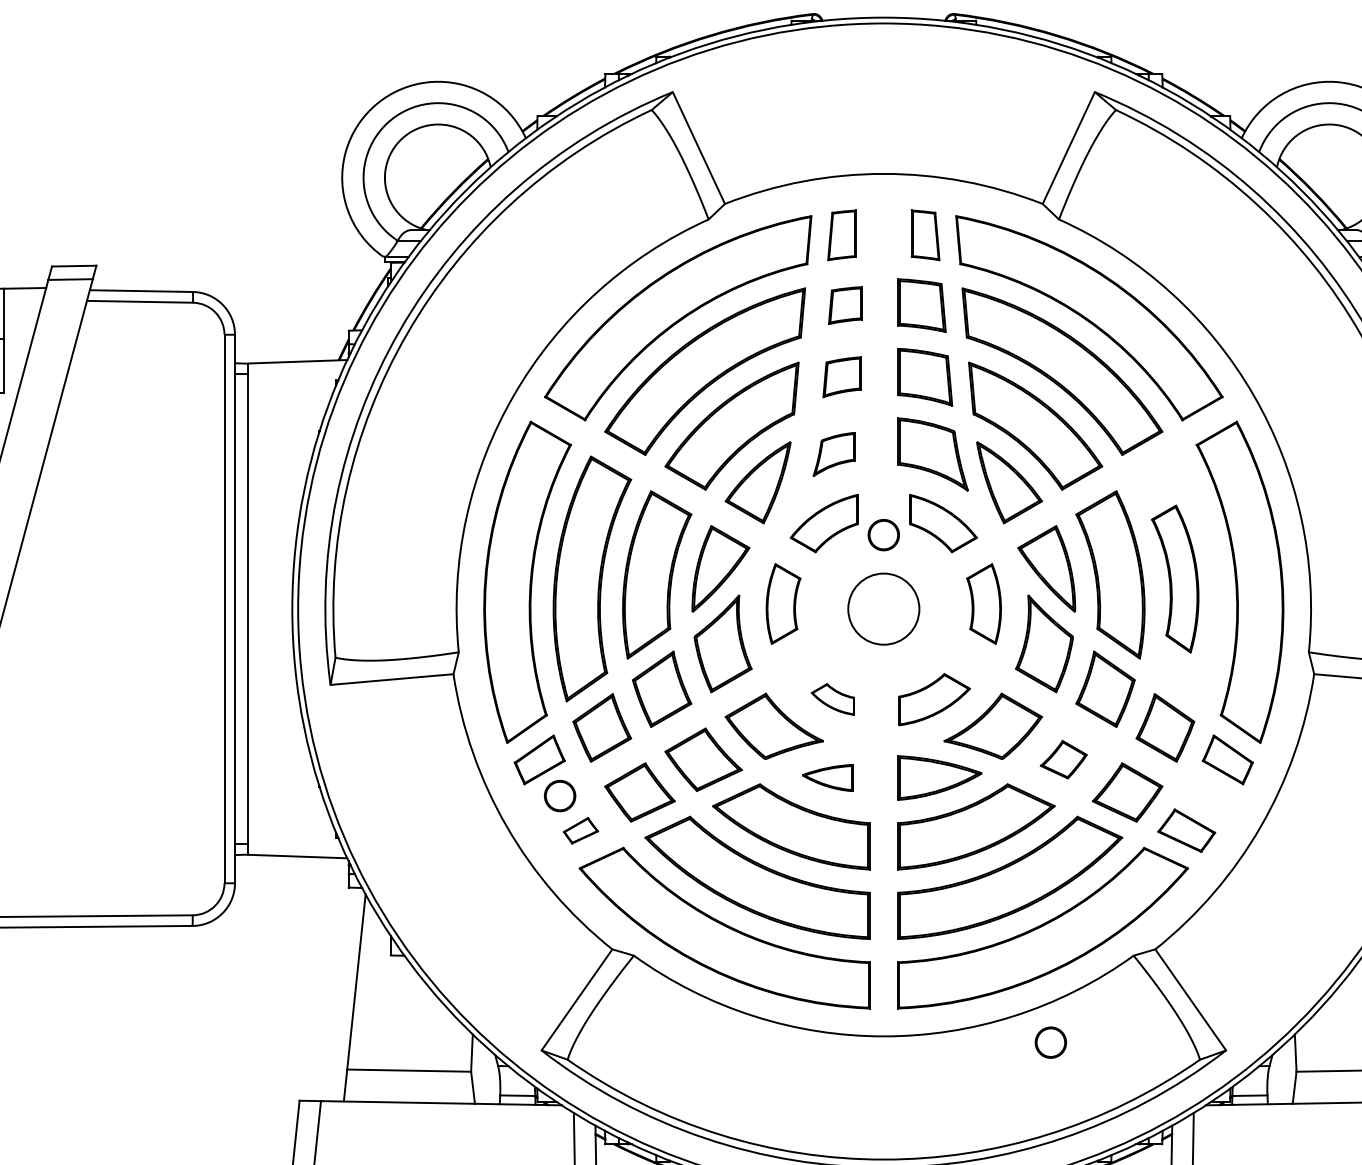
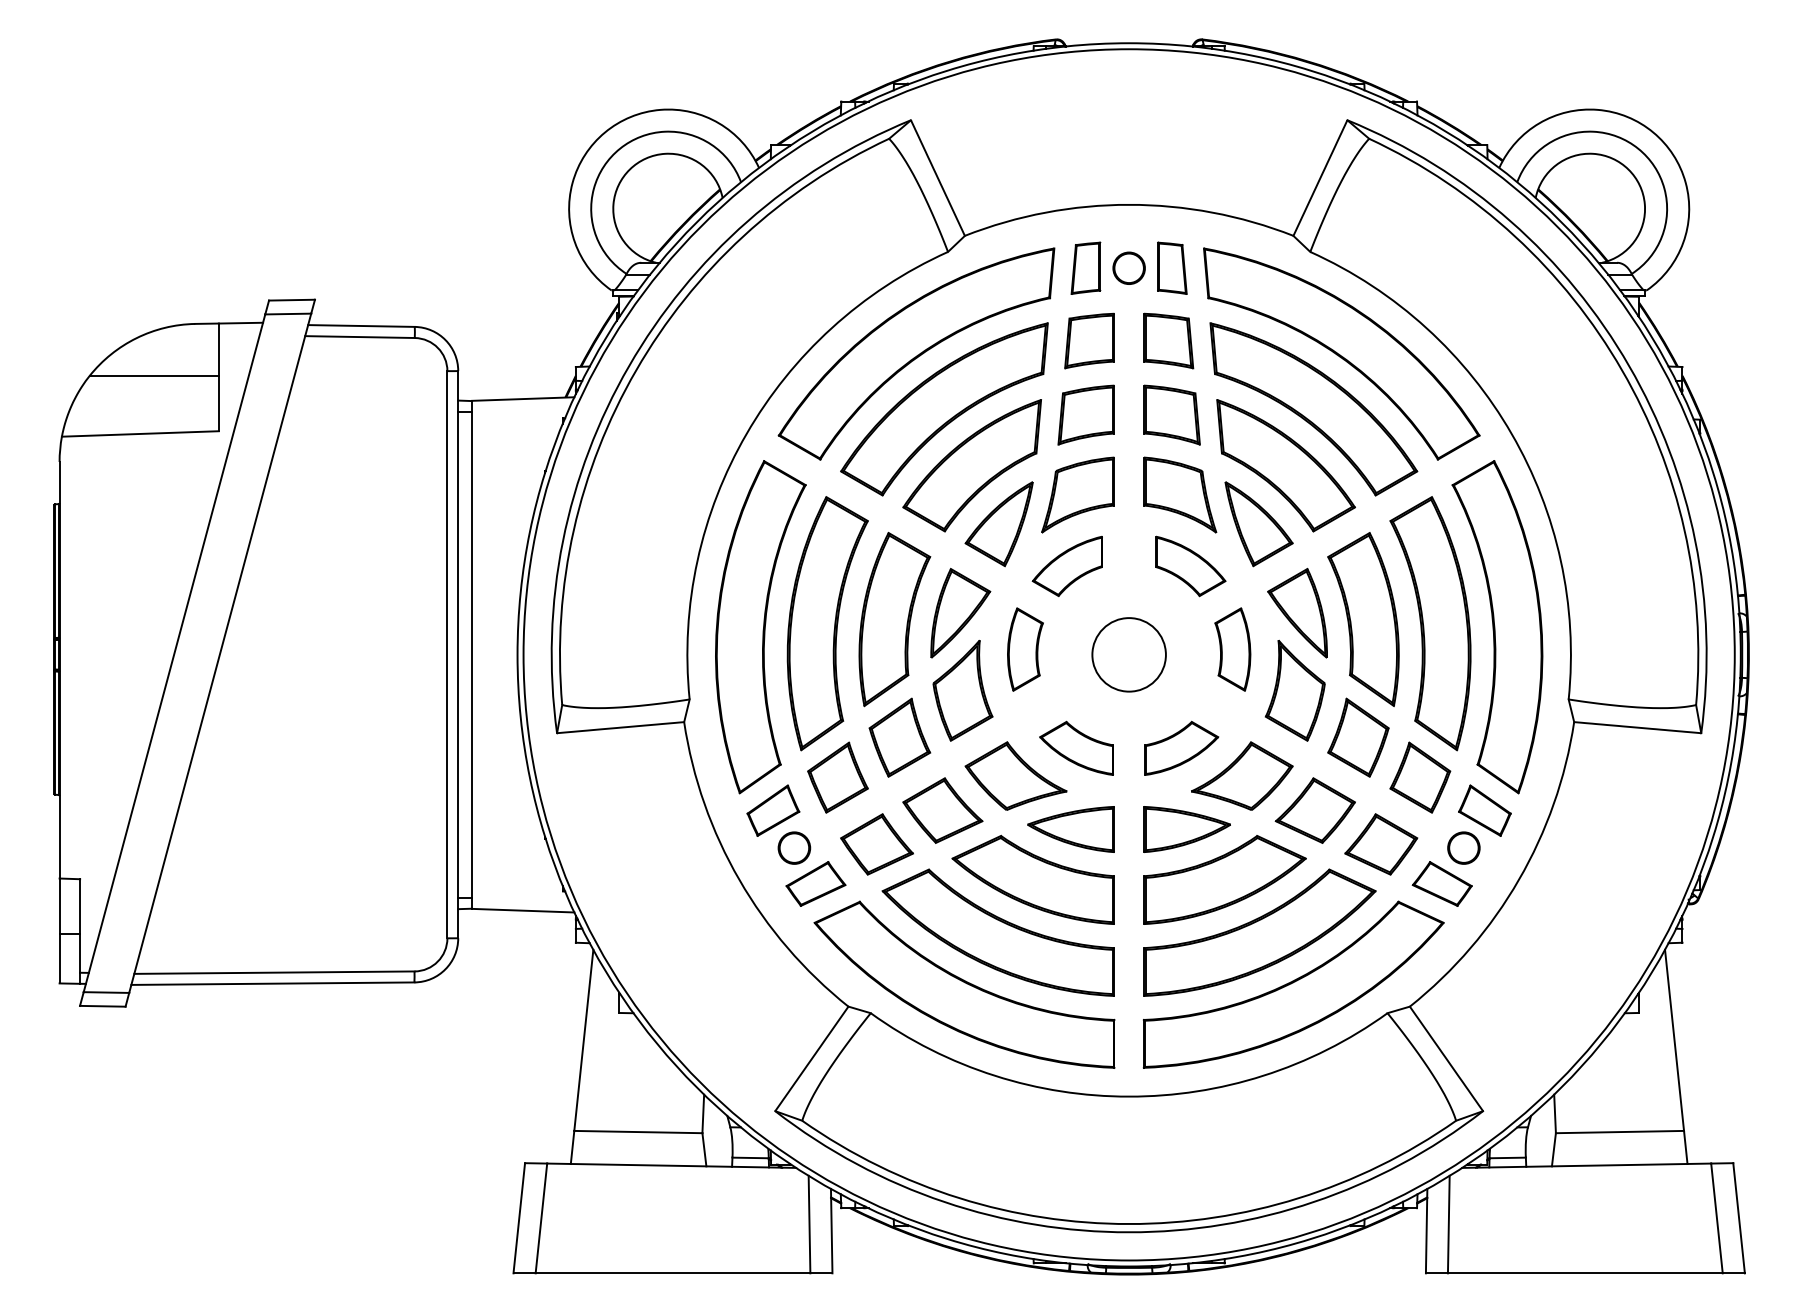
part: (845, 305) -> (1089, 340), size x1.43
part: (841, 376) -> (1085, 414), size x1.43
part: (833, 454) -> (1077, 494), size x1.67
circle: (883, 534) -> (1128, 267), moved
part: (1175, 578) -> (1430, 623), size x1.67
part: (832, 698) -> (1076, 747), size x1.67
part: (1063, 759) -> (1314, 810), size x1.67
part: (827, 778) -> (1070, 829), size x1.67
part: (580, 830) -> (815, 883), size x1.67
circle: (1050, 1042) -> (1463, 847), moved

